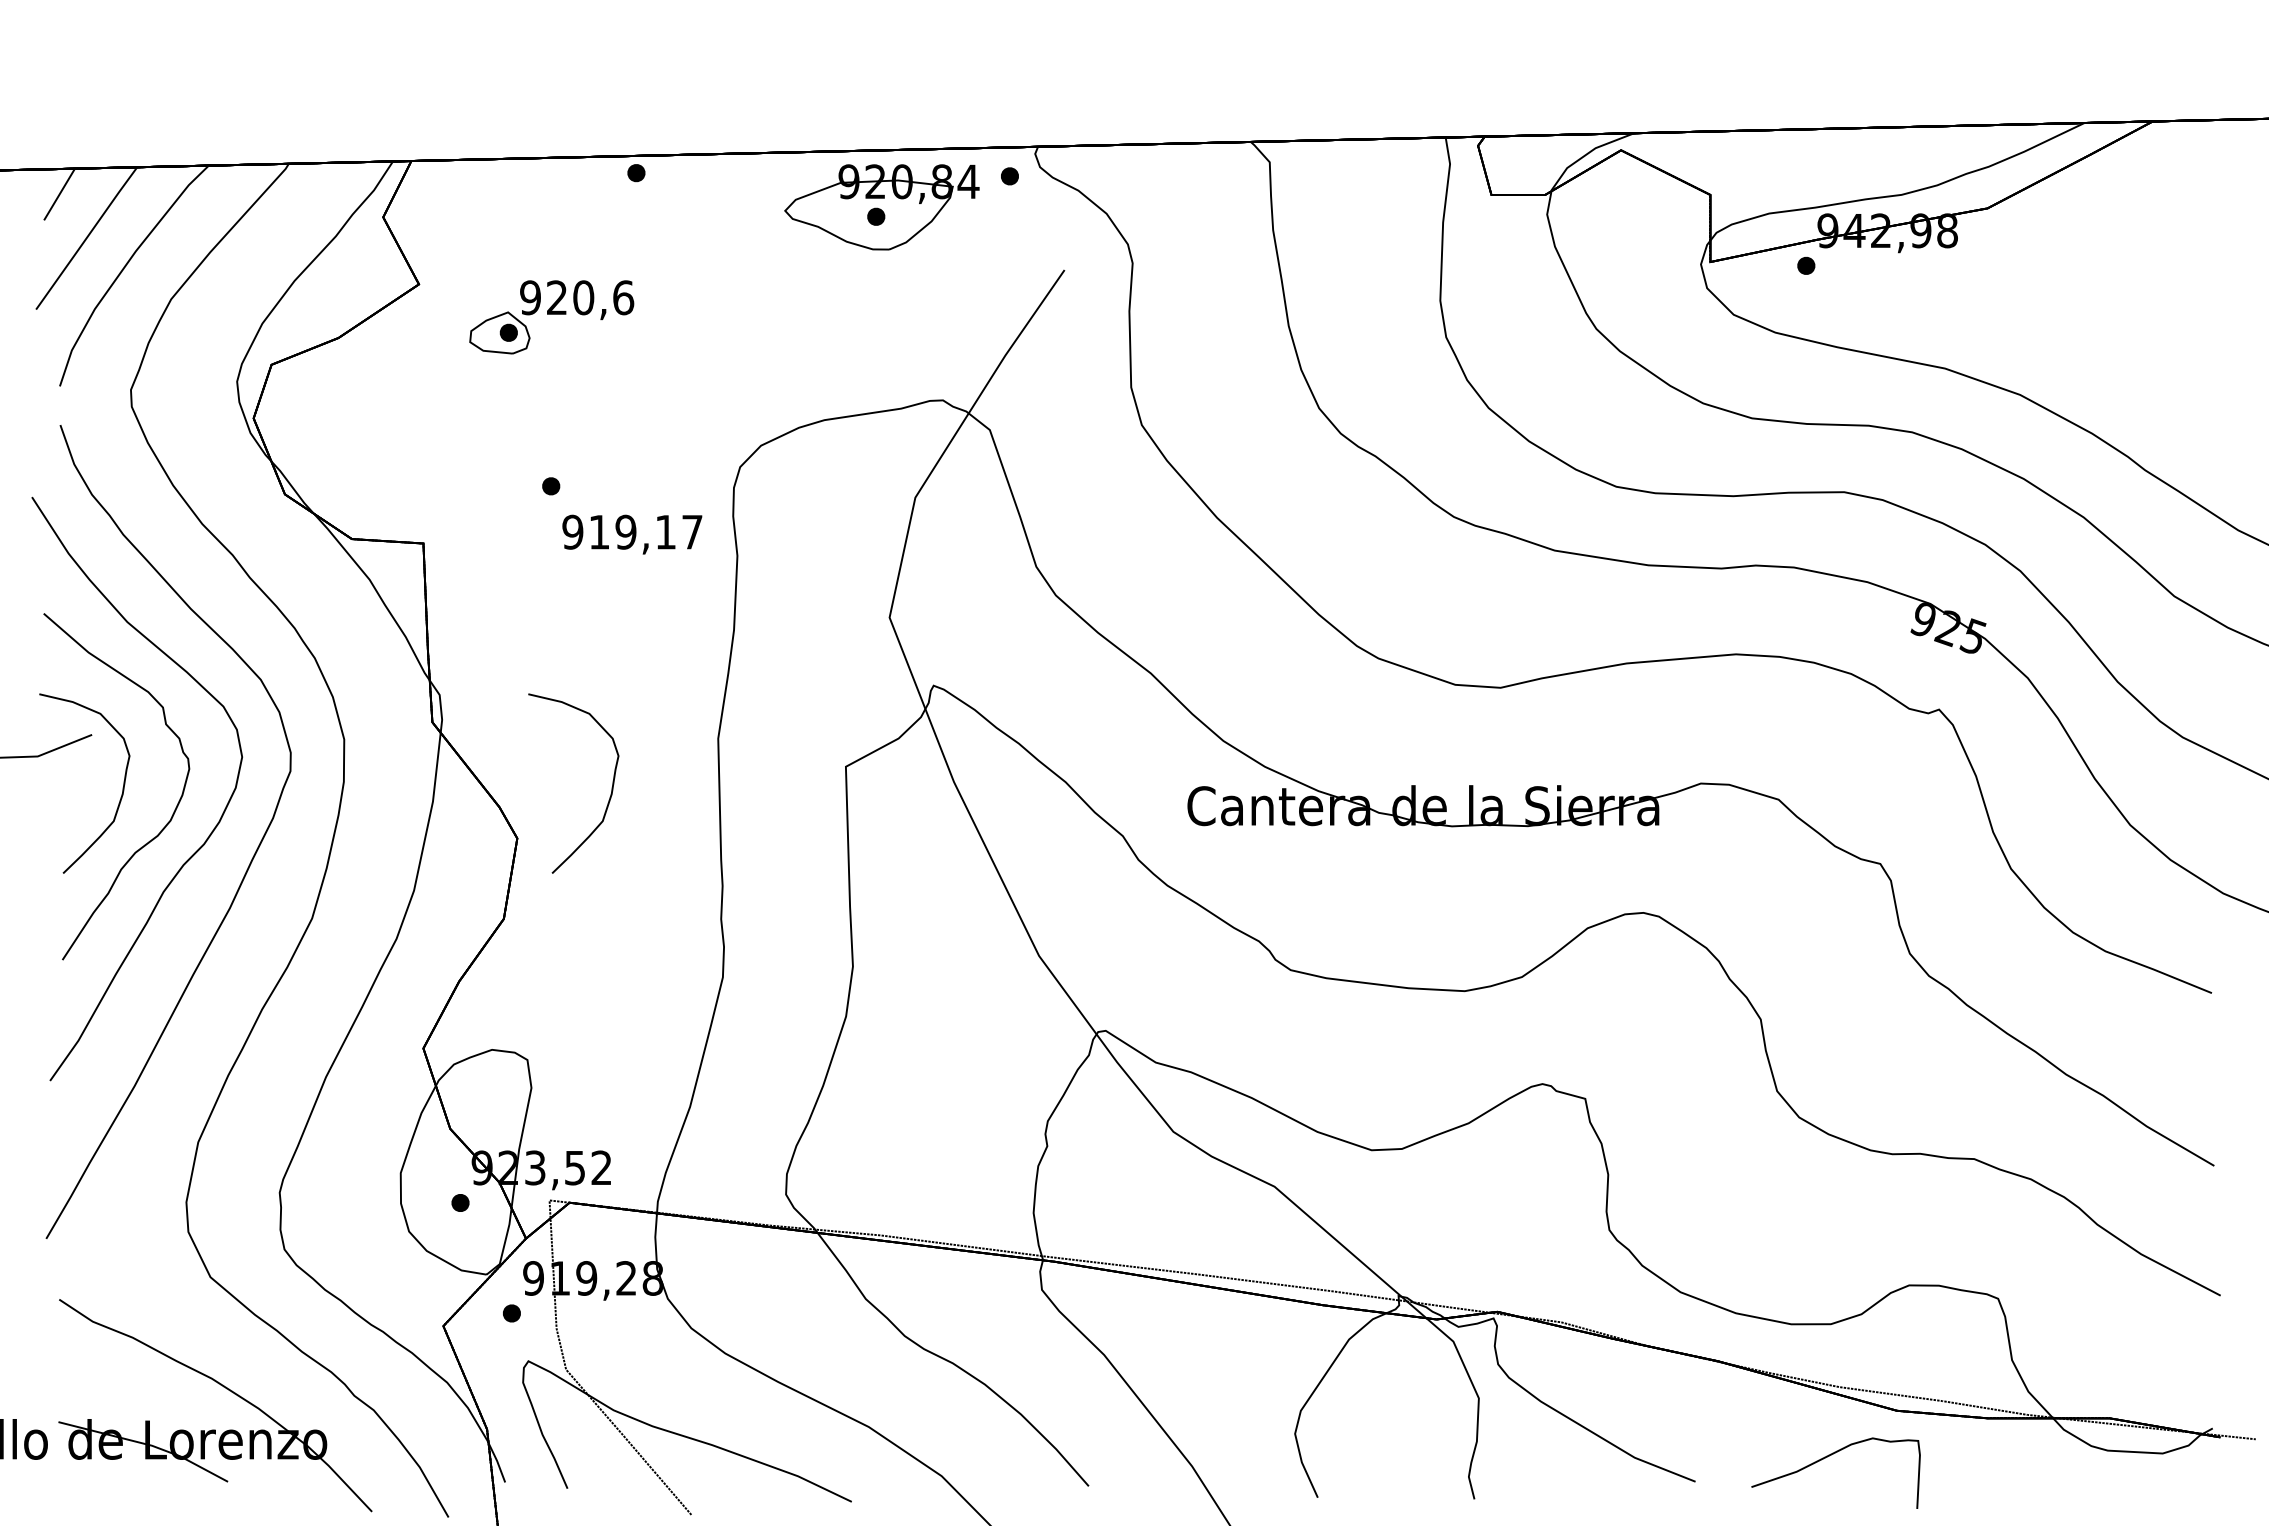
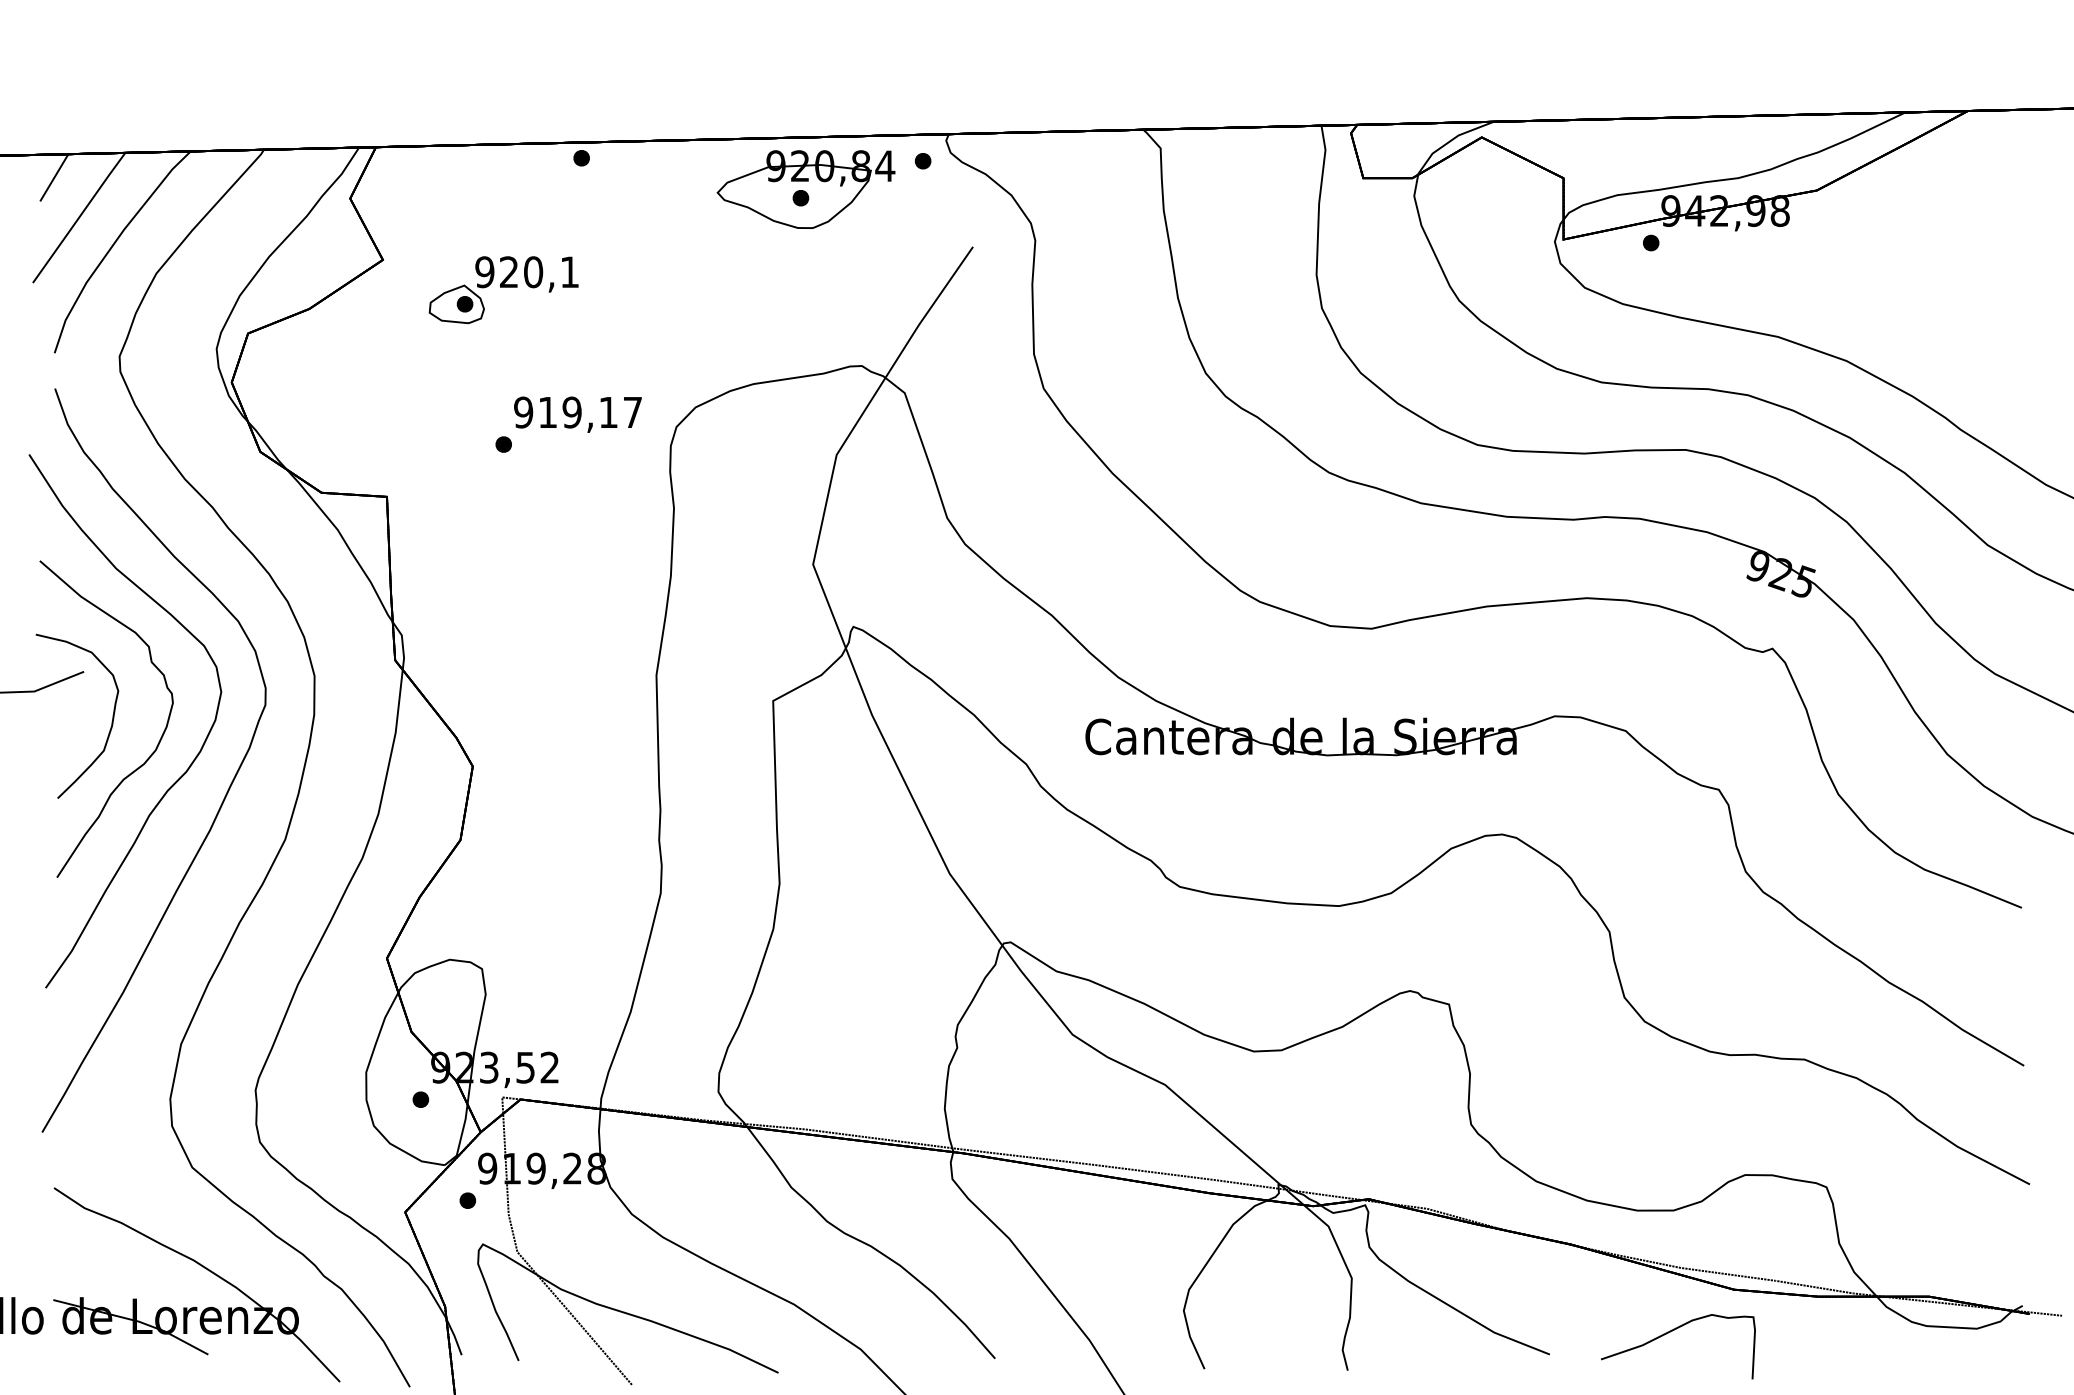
text: (623, 298) -> (569, 272), 920,6 -> 920,1
text: (631, 534) -> (577, 414), moved
curve: (611, 789) -> (558, 721), removed

